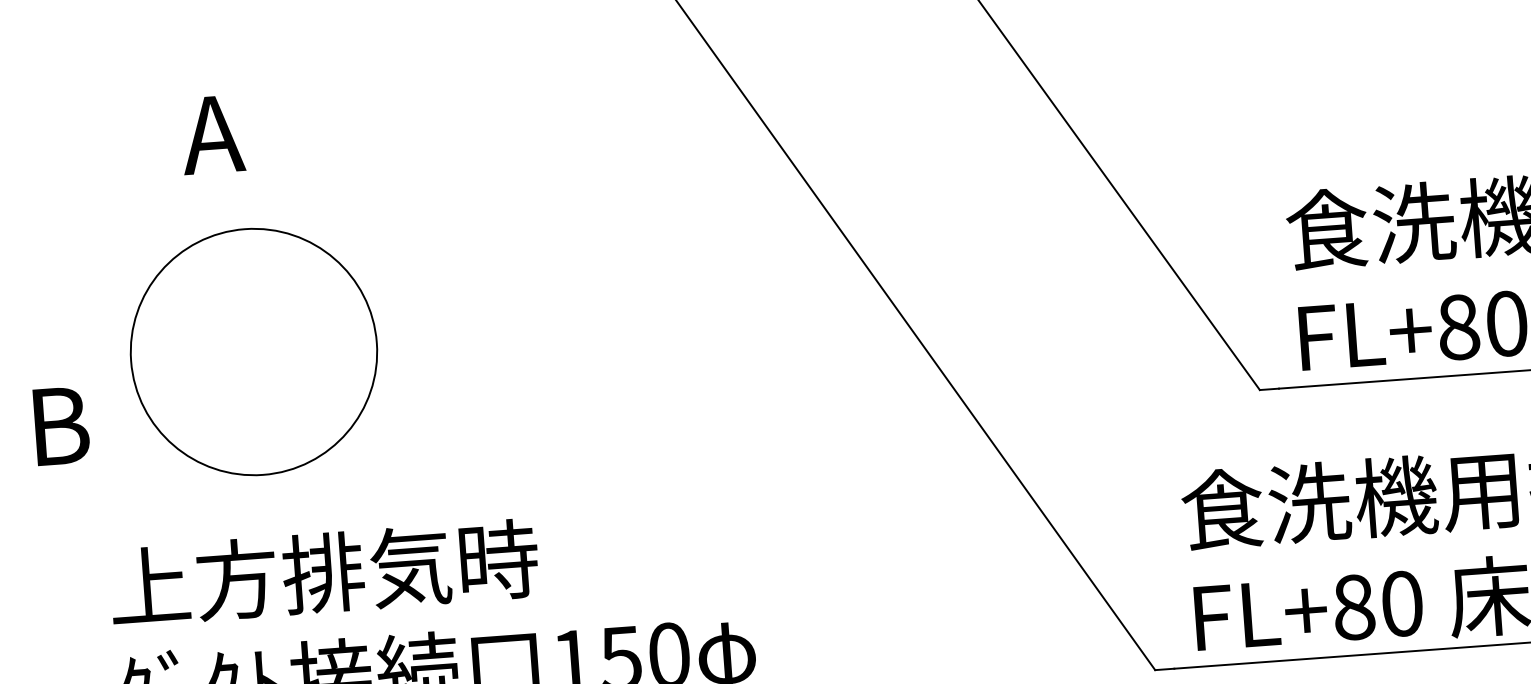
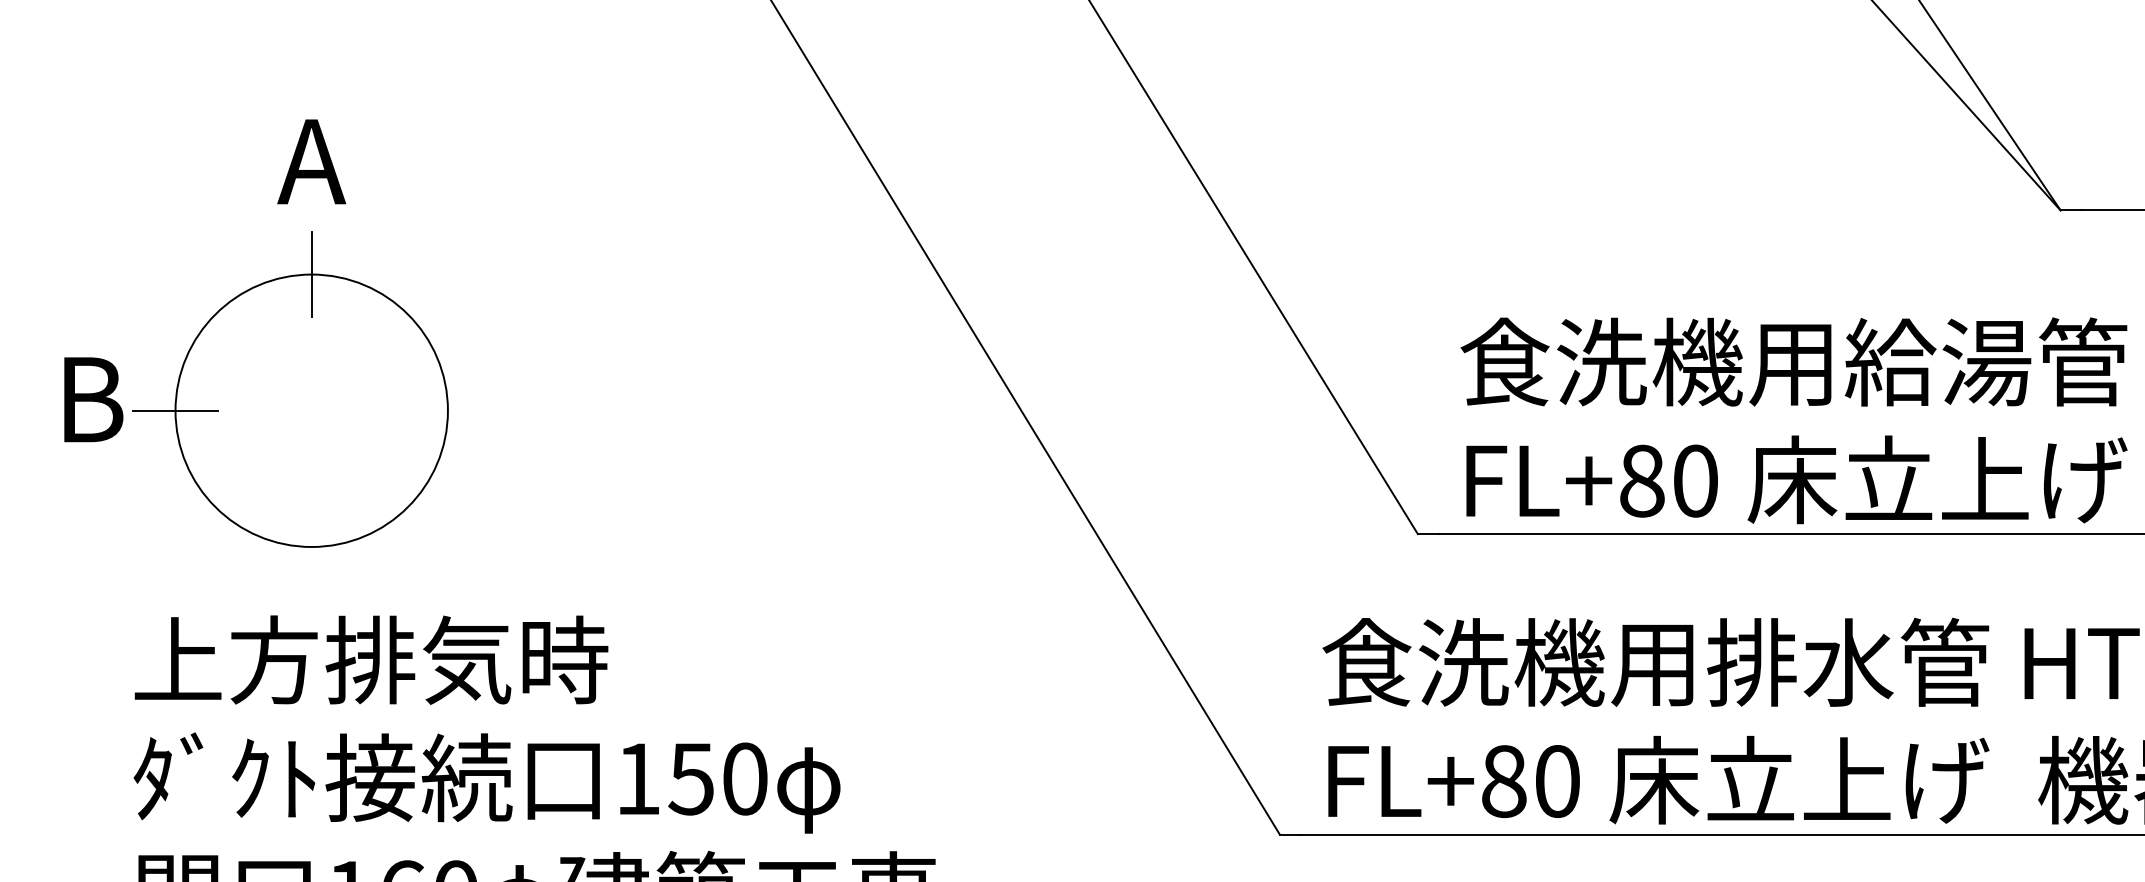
text: (212, 134) -> (311, 161), moved
line: (244, 229) -> (311, 274), added
line: (131, 360) -> (175, 410), added
text: (61, 425) -> (93, 399), moved

